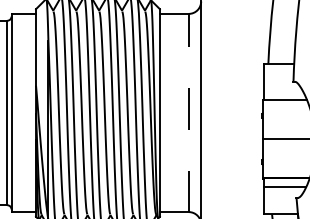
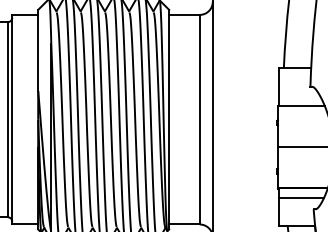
line: (188, 112) -> (199, 119), dashed -> solid

